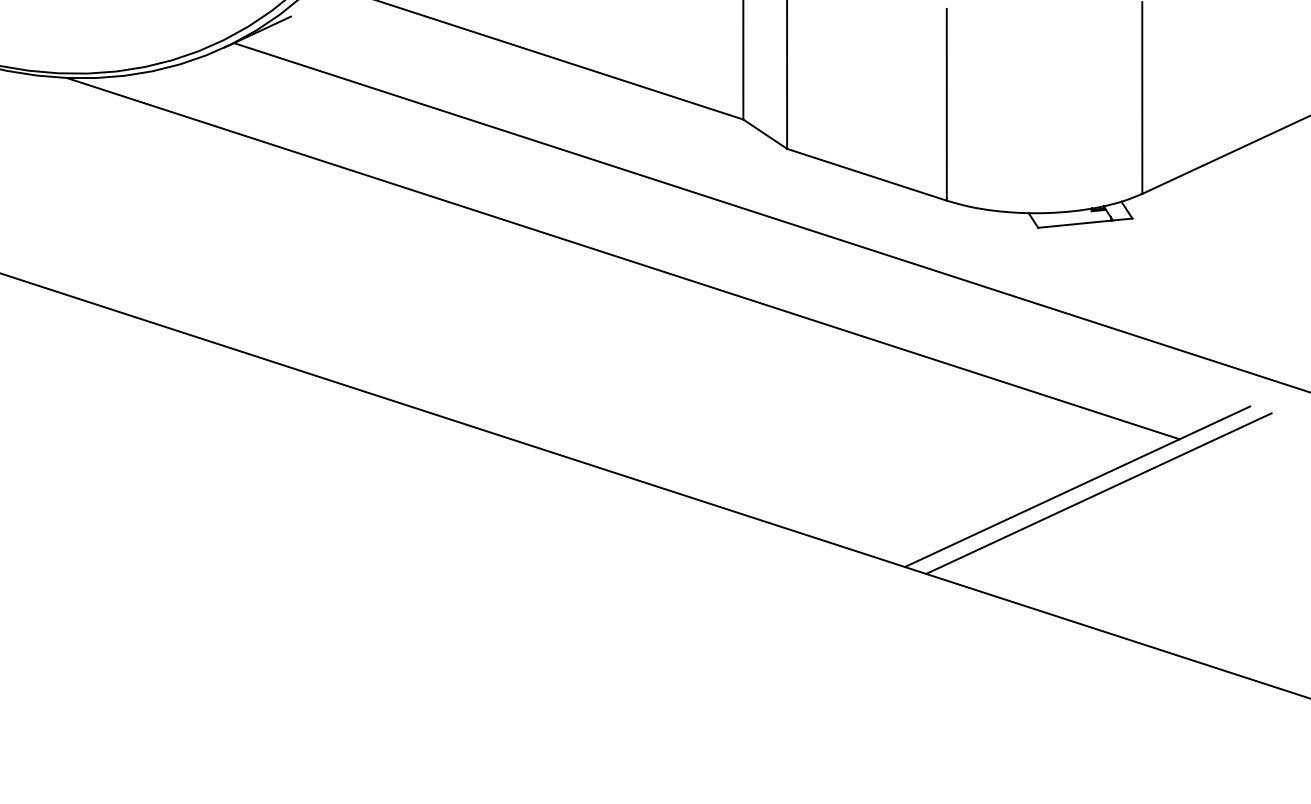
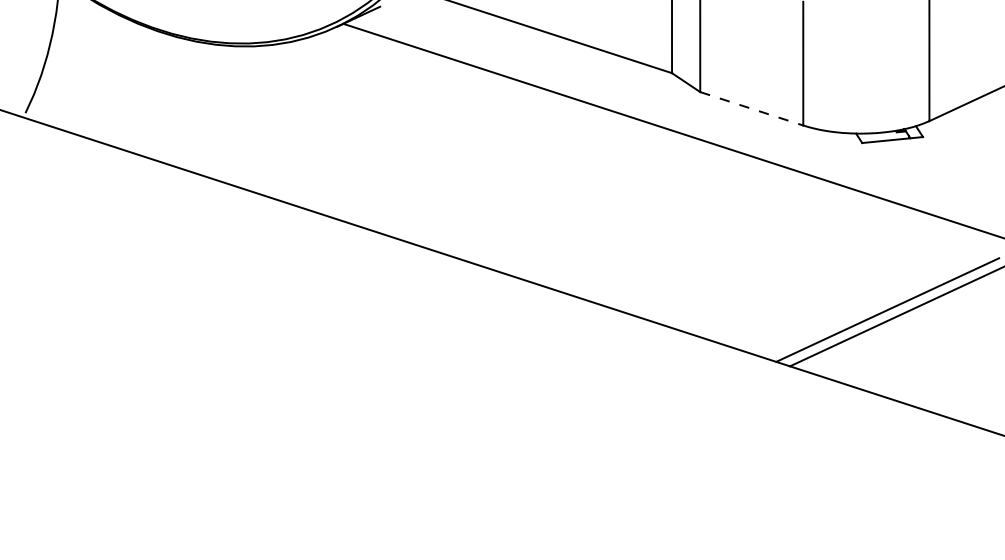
line: (868, 174) -> (752, 108), solid -> dashed
line: (623, 257) -> (594, 162), removed

